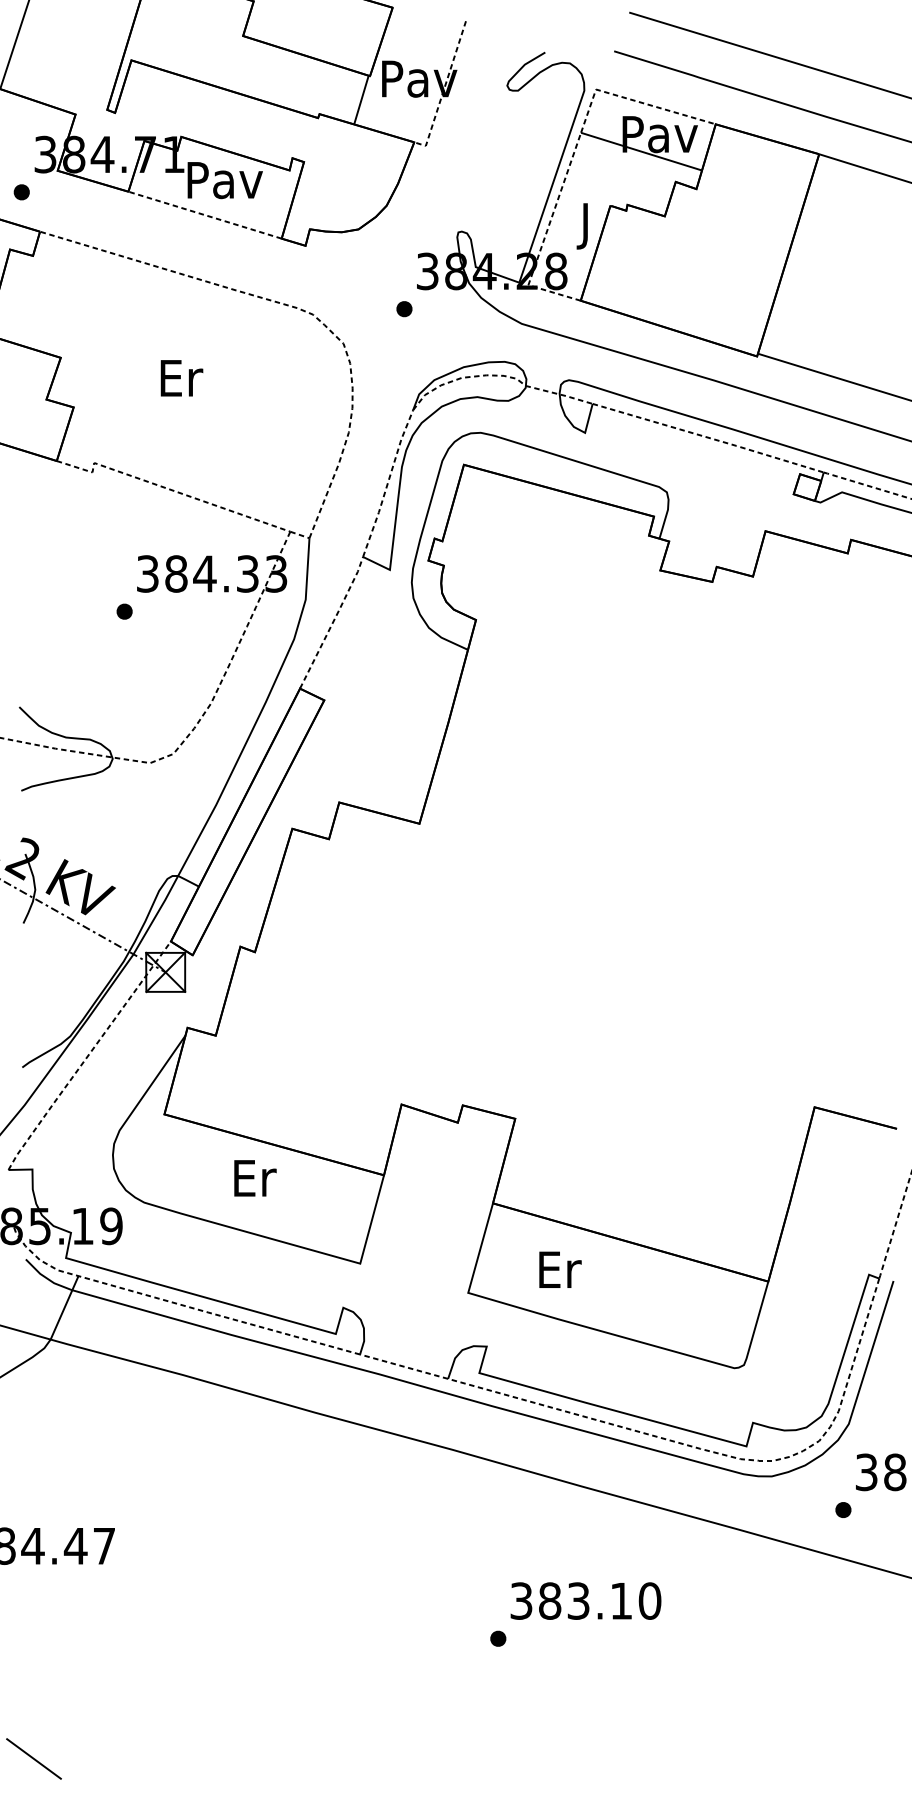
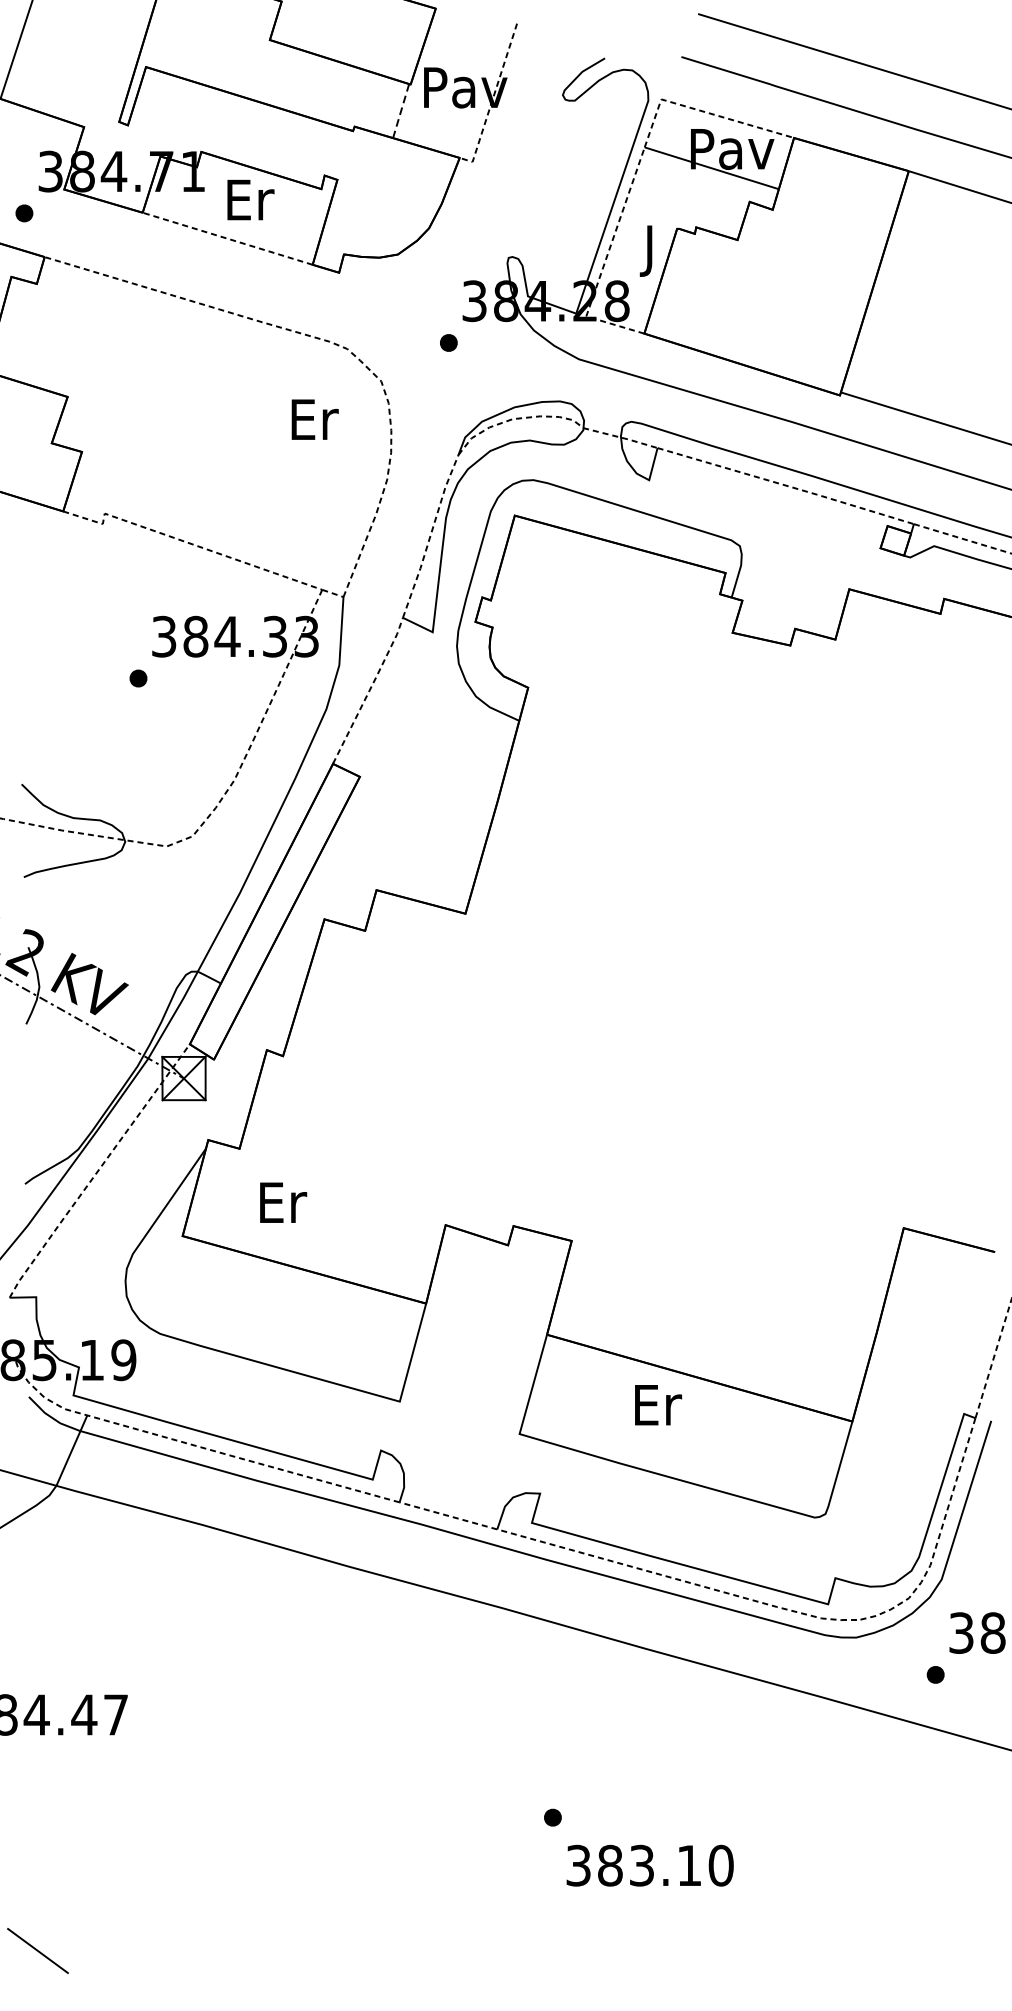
line: (361, 100) -> (401, 111), solid -> dashed
text: (224, 180) -> (249, 200), Pav -> Er
text: (181, 378) -> (314, 419), moved
text: (255, 1178) -> (283, 1202), moved
text: (560, 1269) -> (658, 1404), moved
text: (585, 1600) -> (649, 1865), moved

